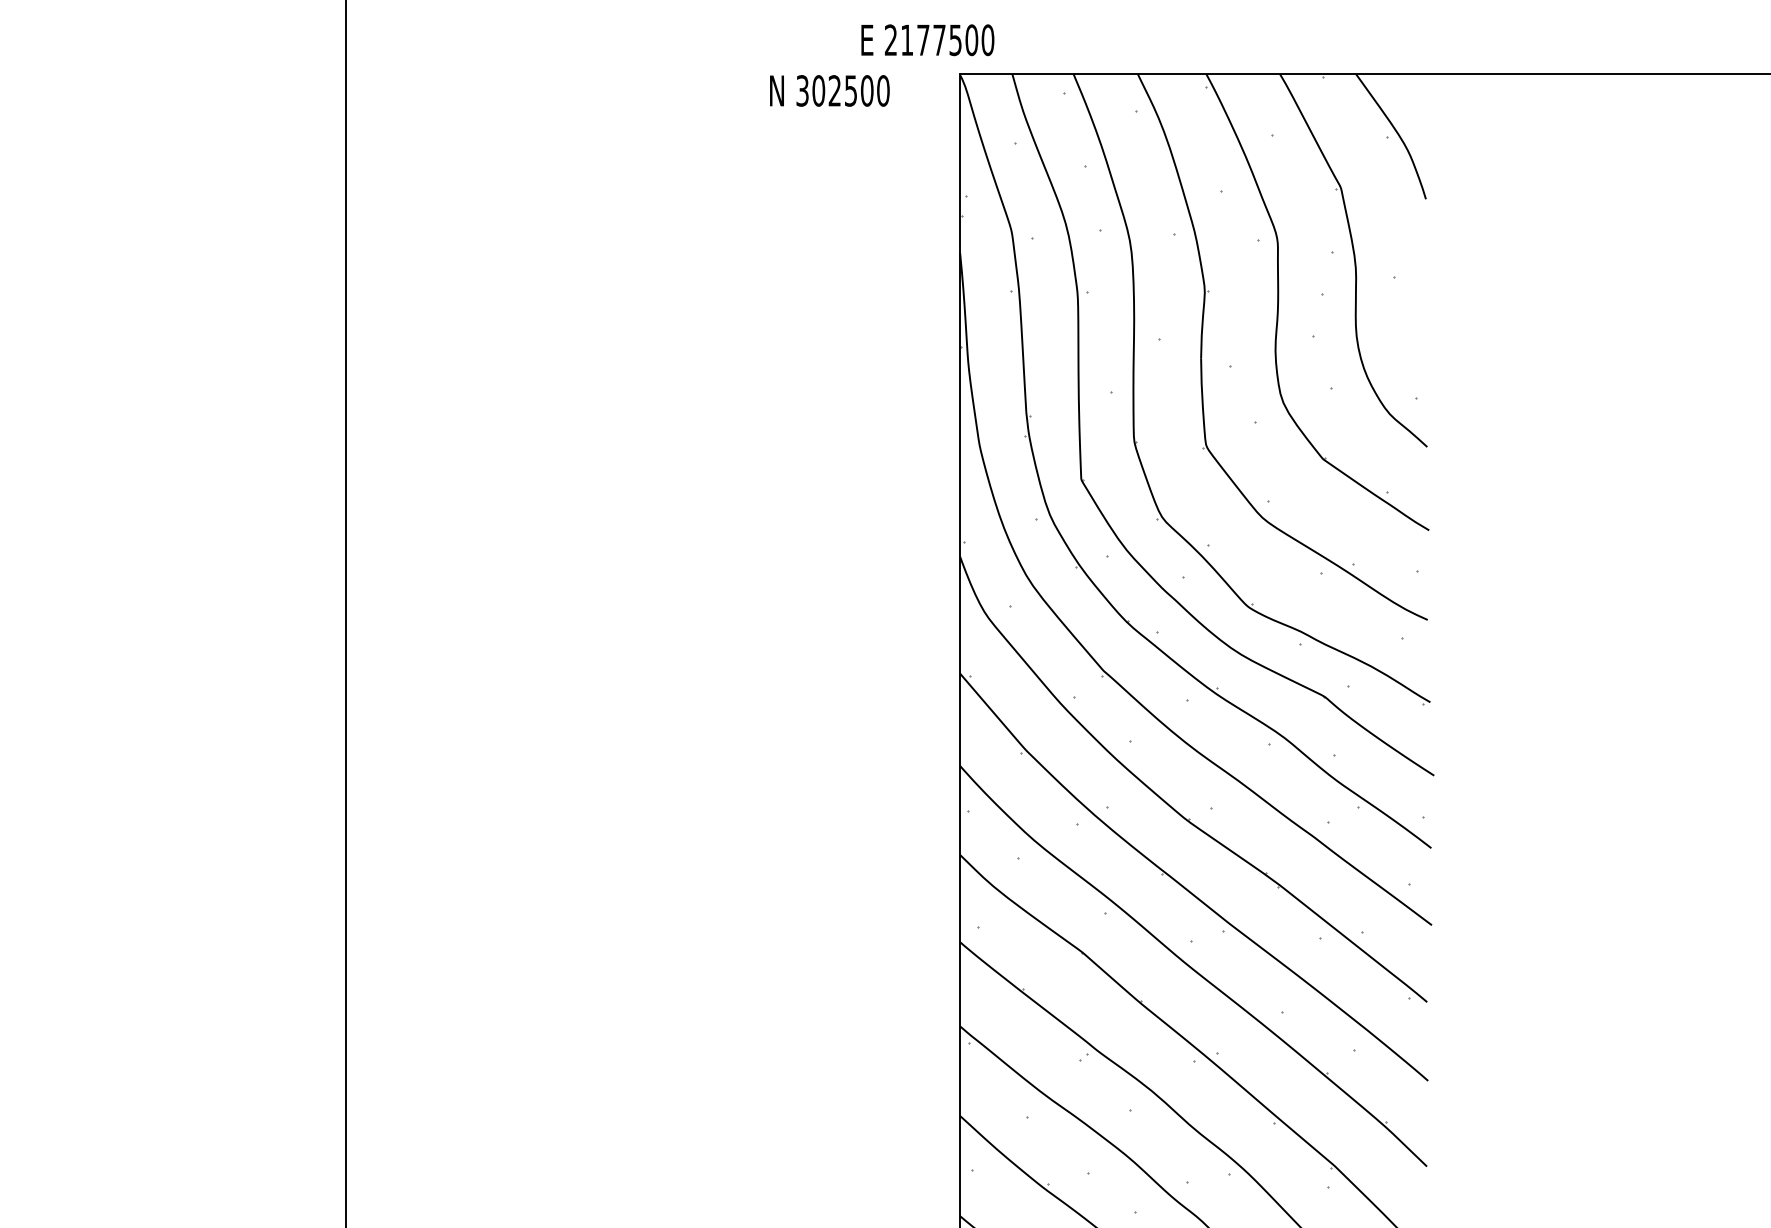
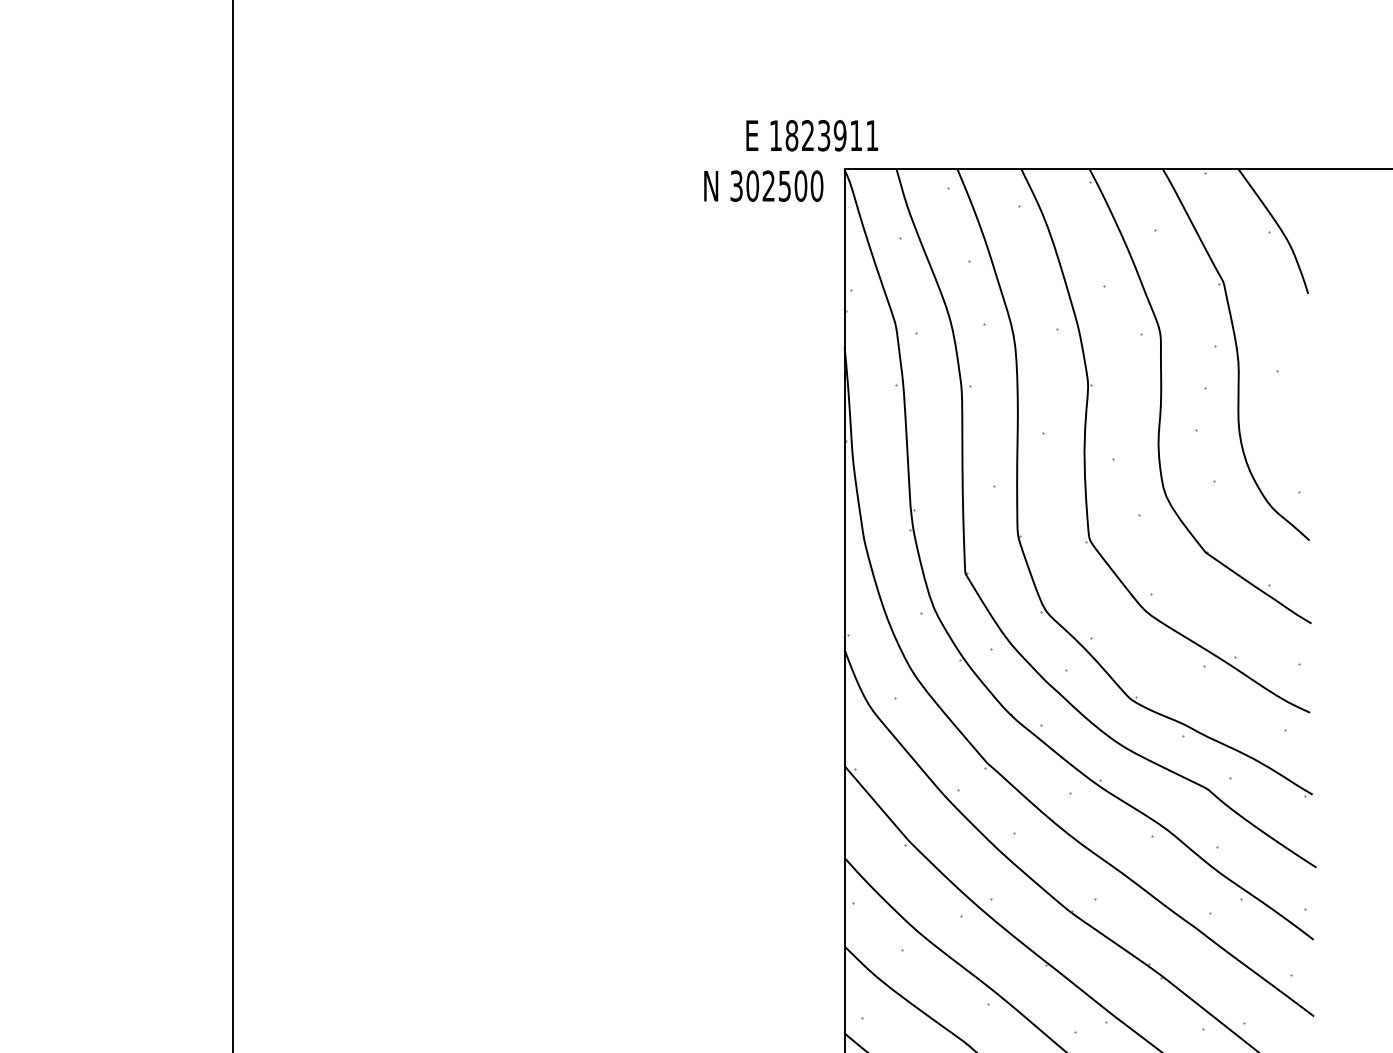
text: (939, 40) -> (824, 135), 2177500 -> 1823911
text: (829, 90) -> (763, 185), moved

